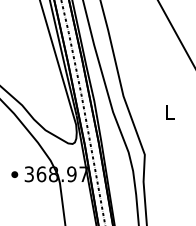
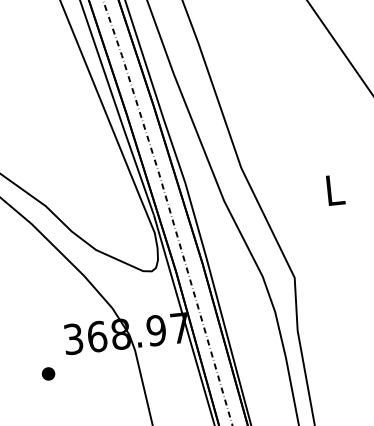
part: (14, 174) -> (47, 373), moved

